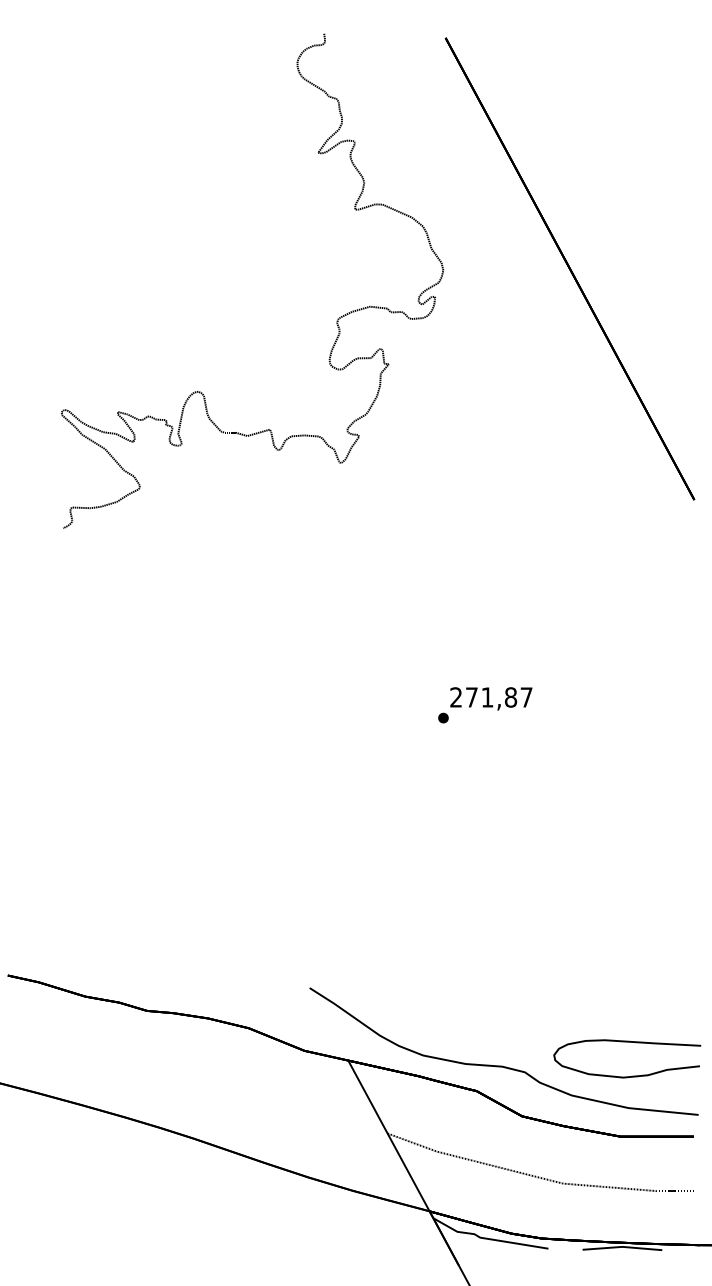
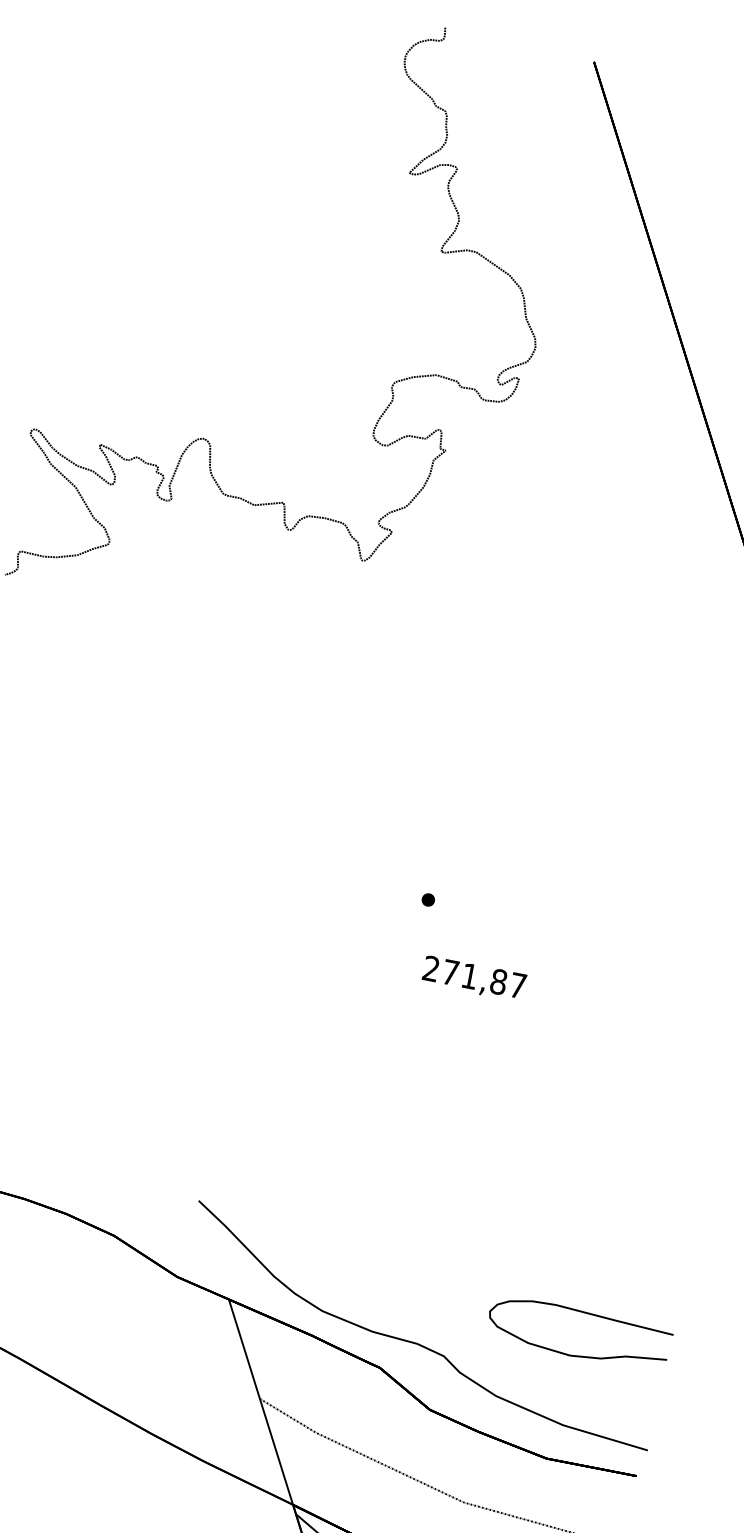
text: (491, 698) -> (474, 978), moved
curve: (627, 1042) -> (583, 1313), moved

